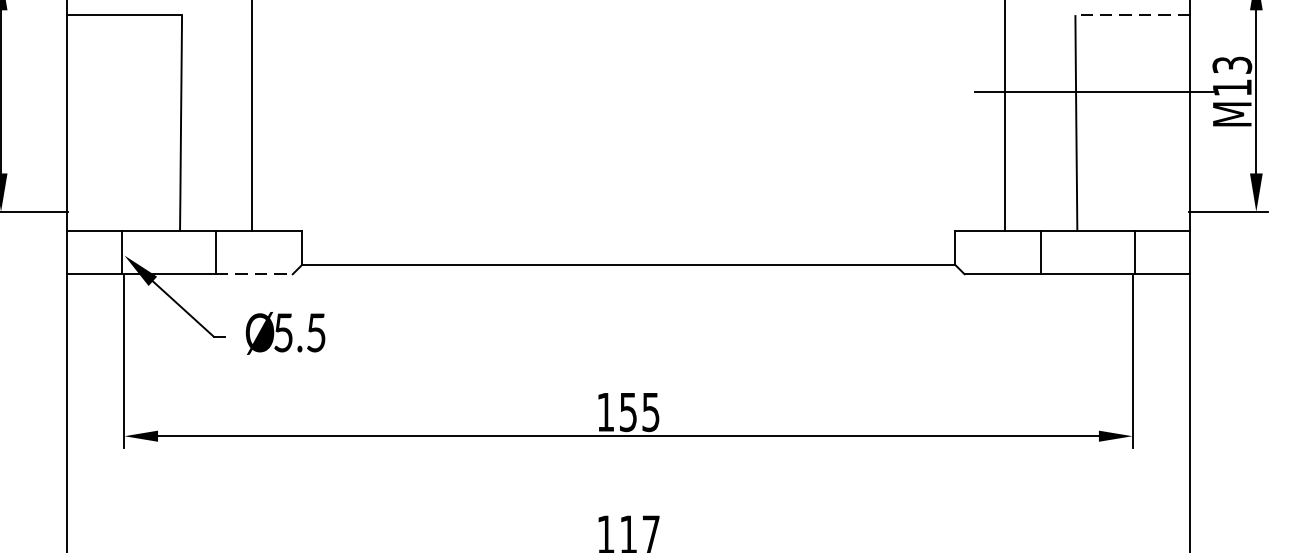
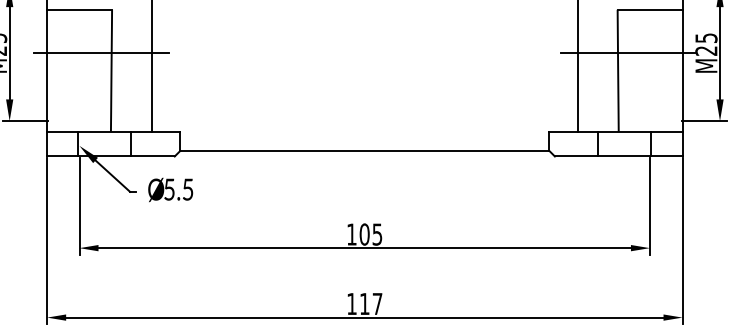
line: (1131, 14) -> (649, 9), dashed -> solid
text: (1232, 76) -> (706, 44), M13 -> M25
line: (163, 92) -> (101, 53), added
line: (255, 274) -> (153, 156), dashed -> solid
text: (628, 412) -> (364, 234), 155 -> 105

